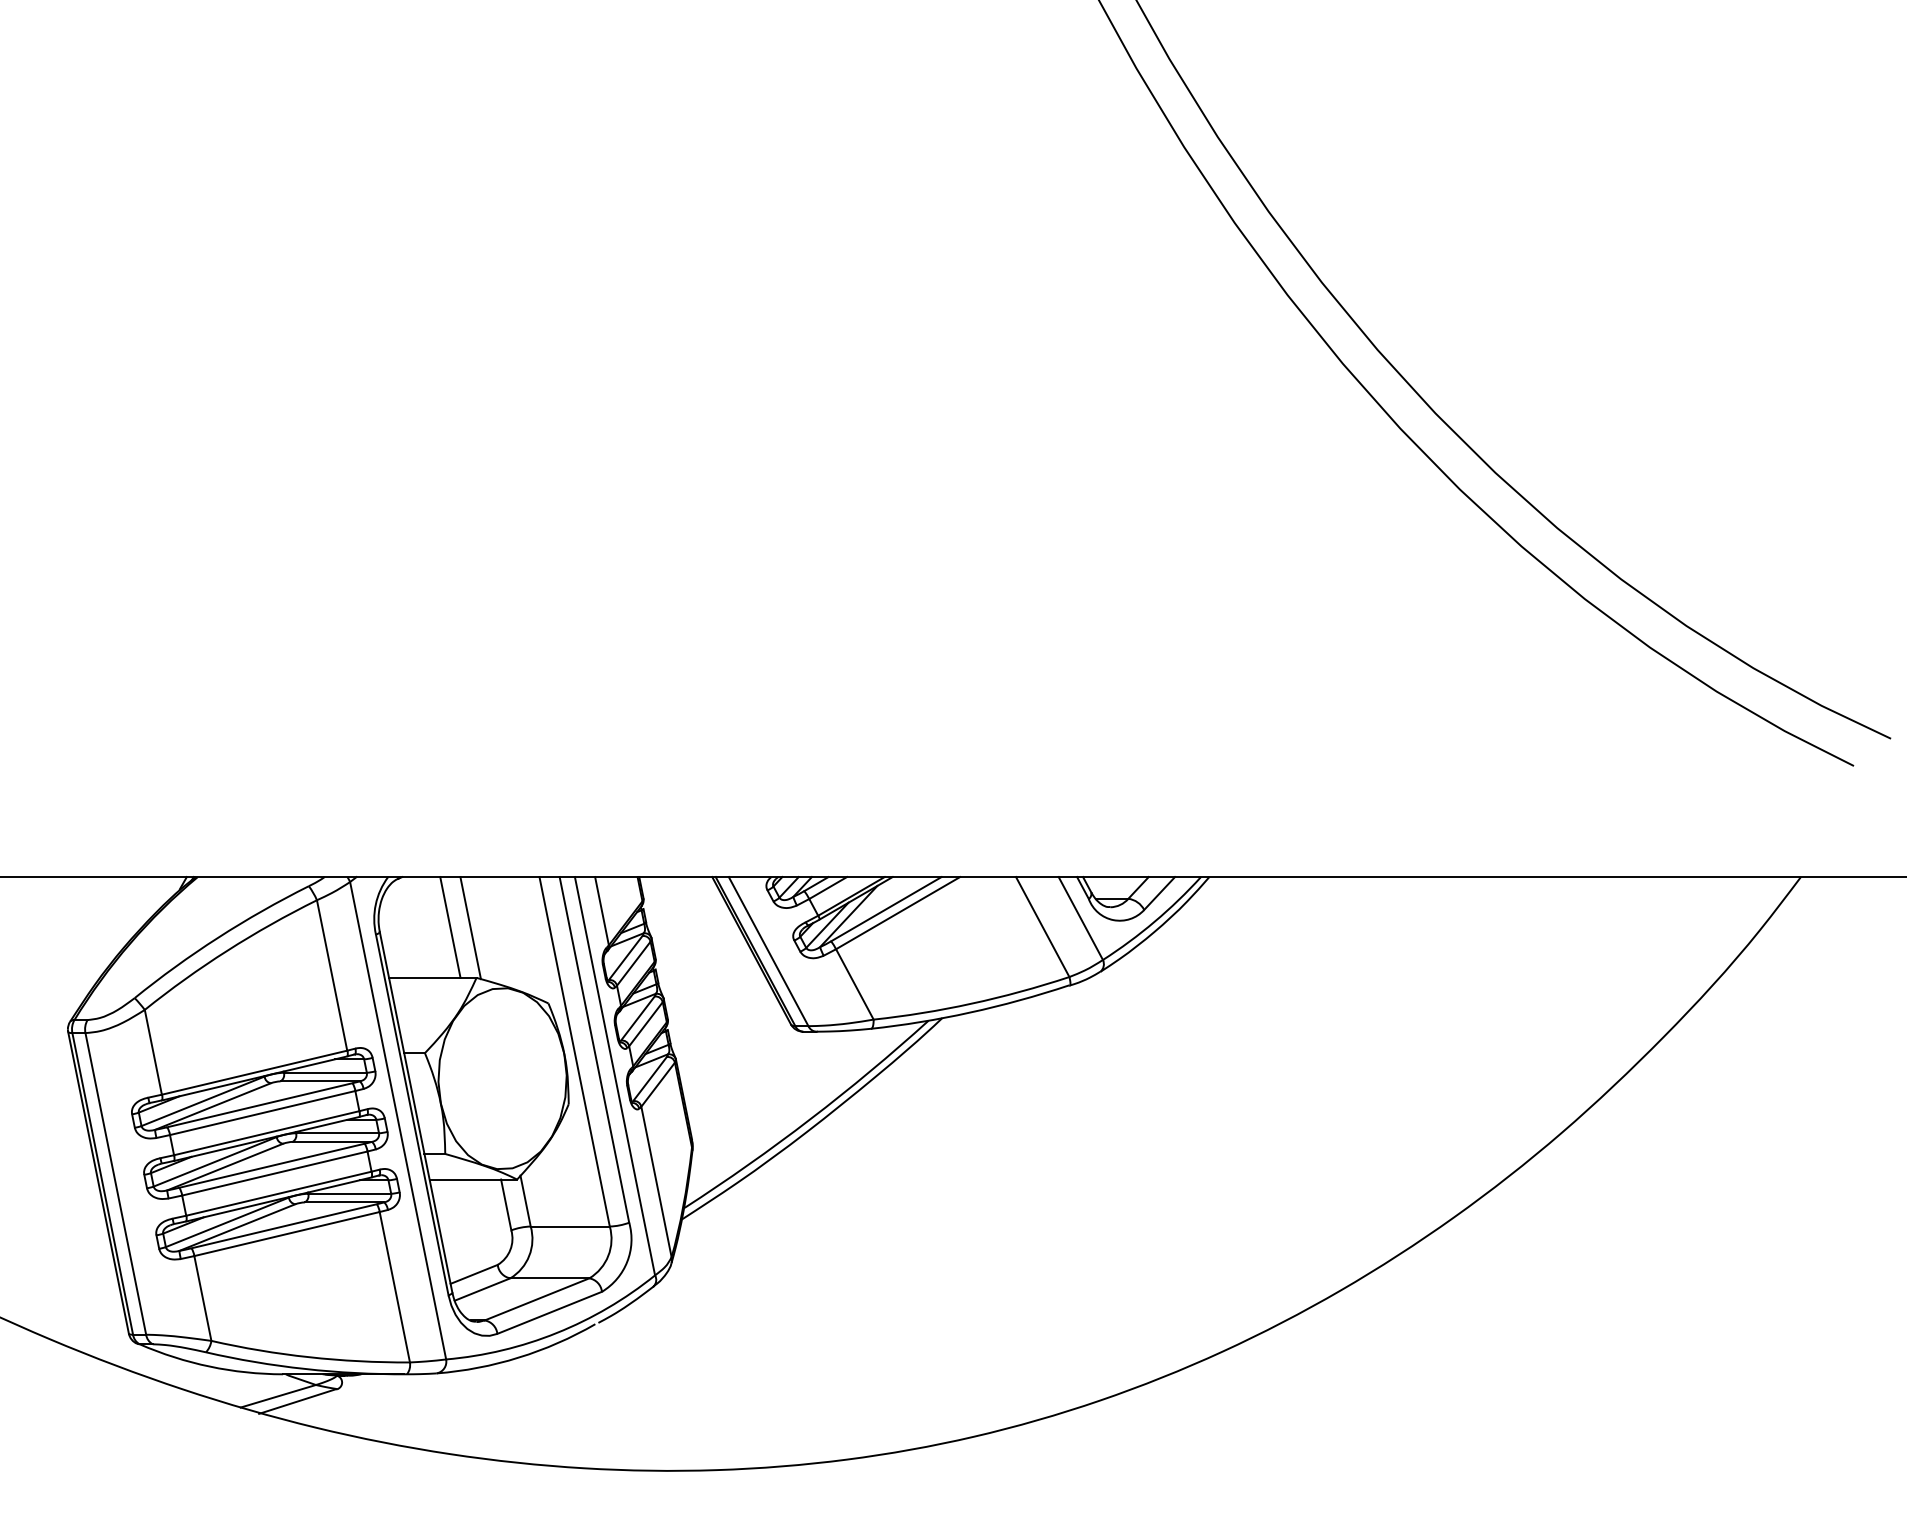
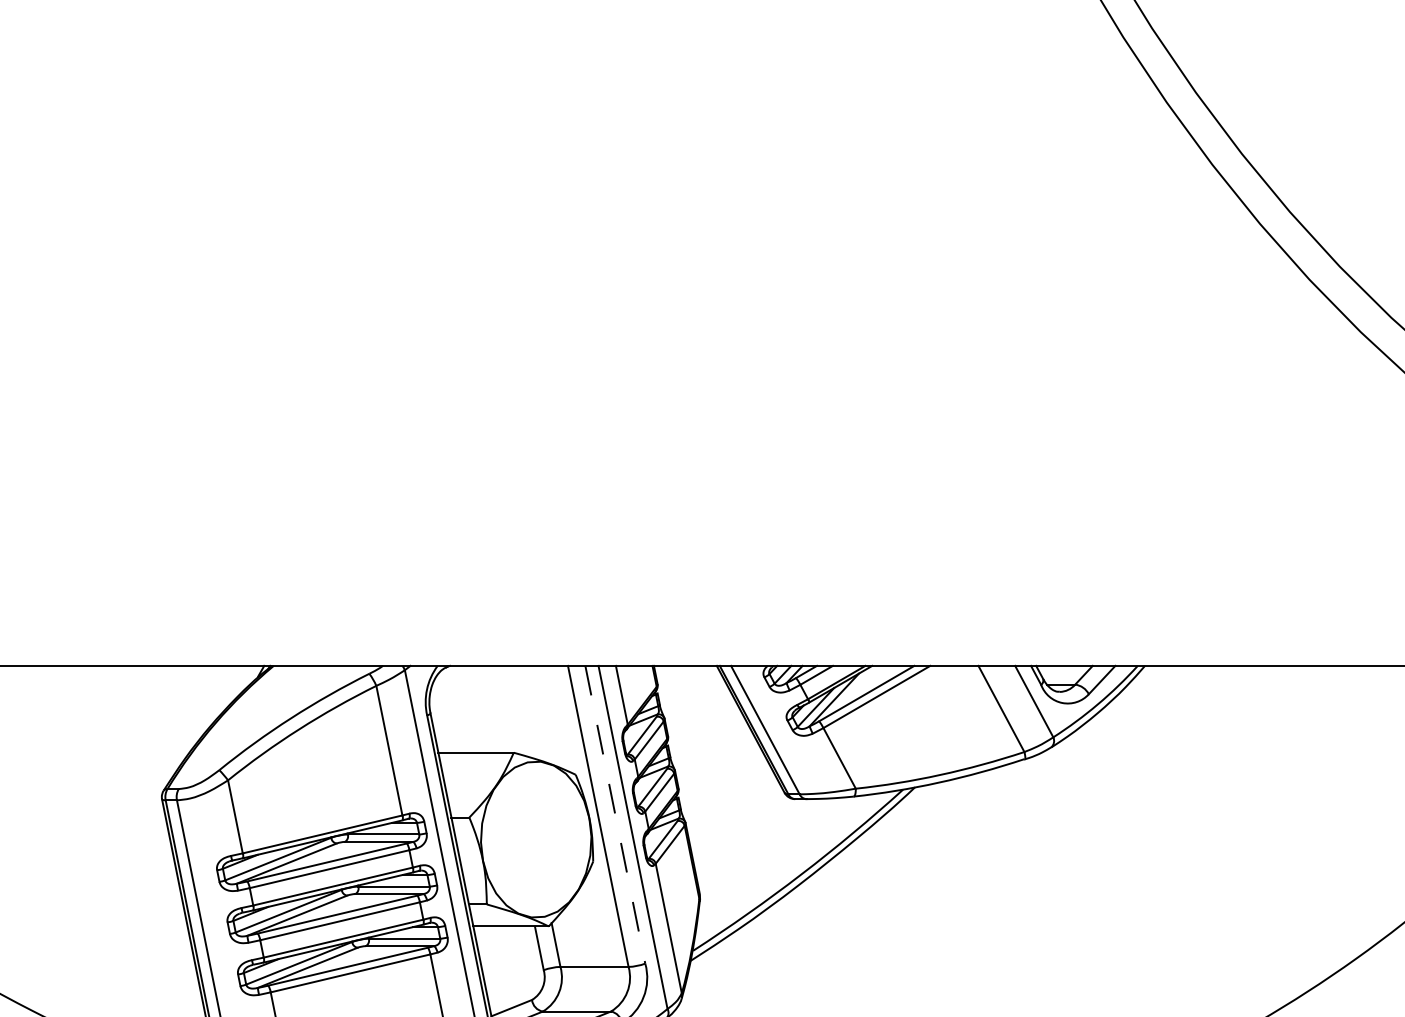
line: (450, 927) -> (491, 709), removed
line: (470, 928) -> (508, 710), removed
line: (594, 1050) -> (615, 815), solid -> dashed

